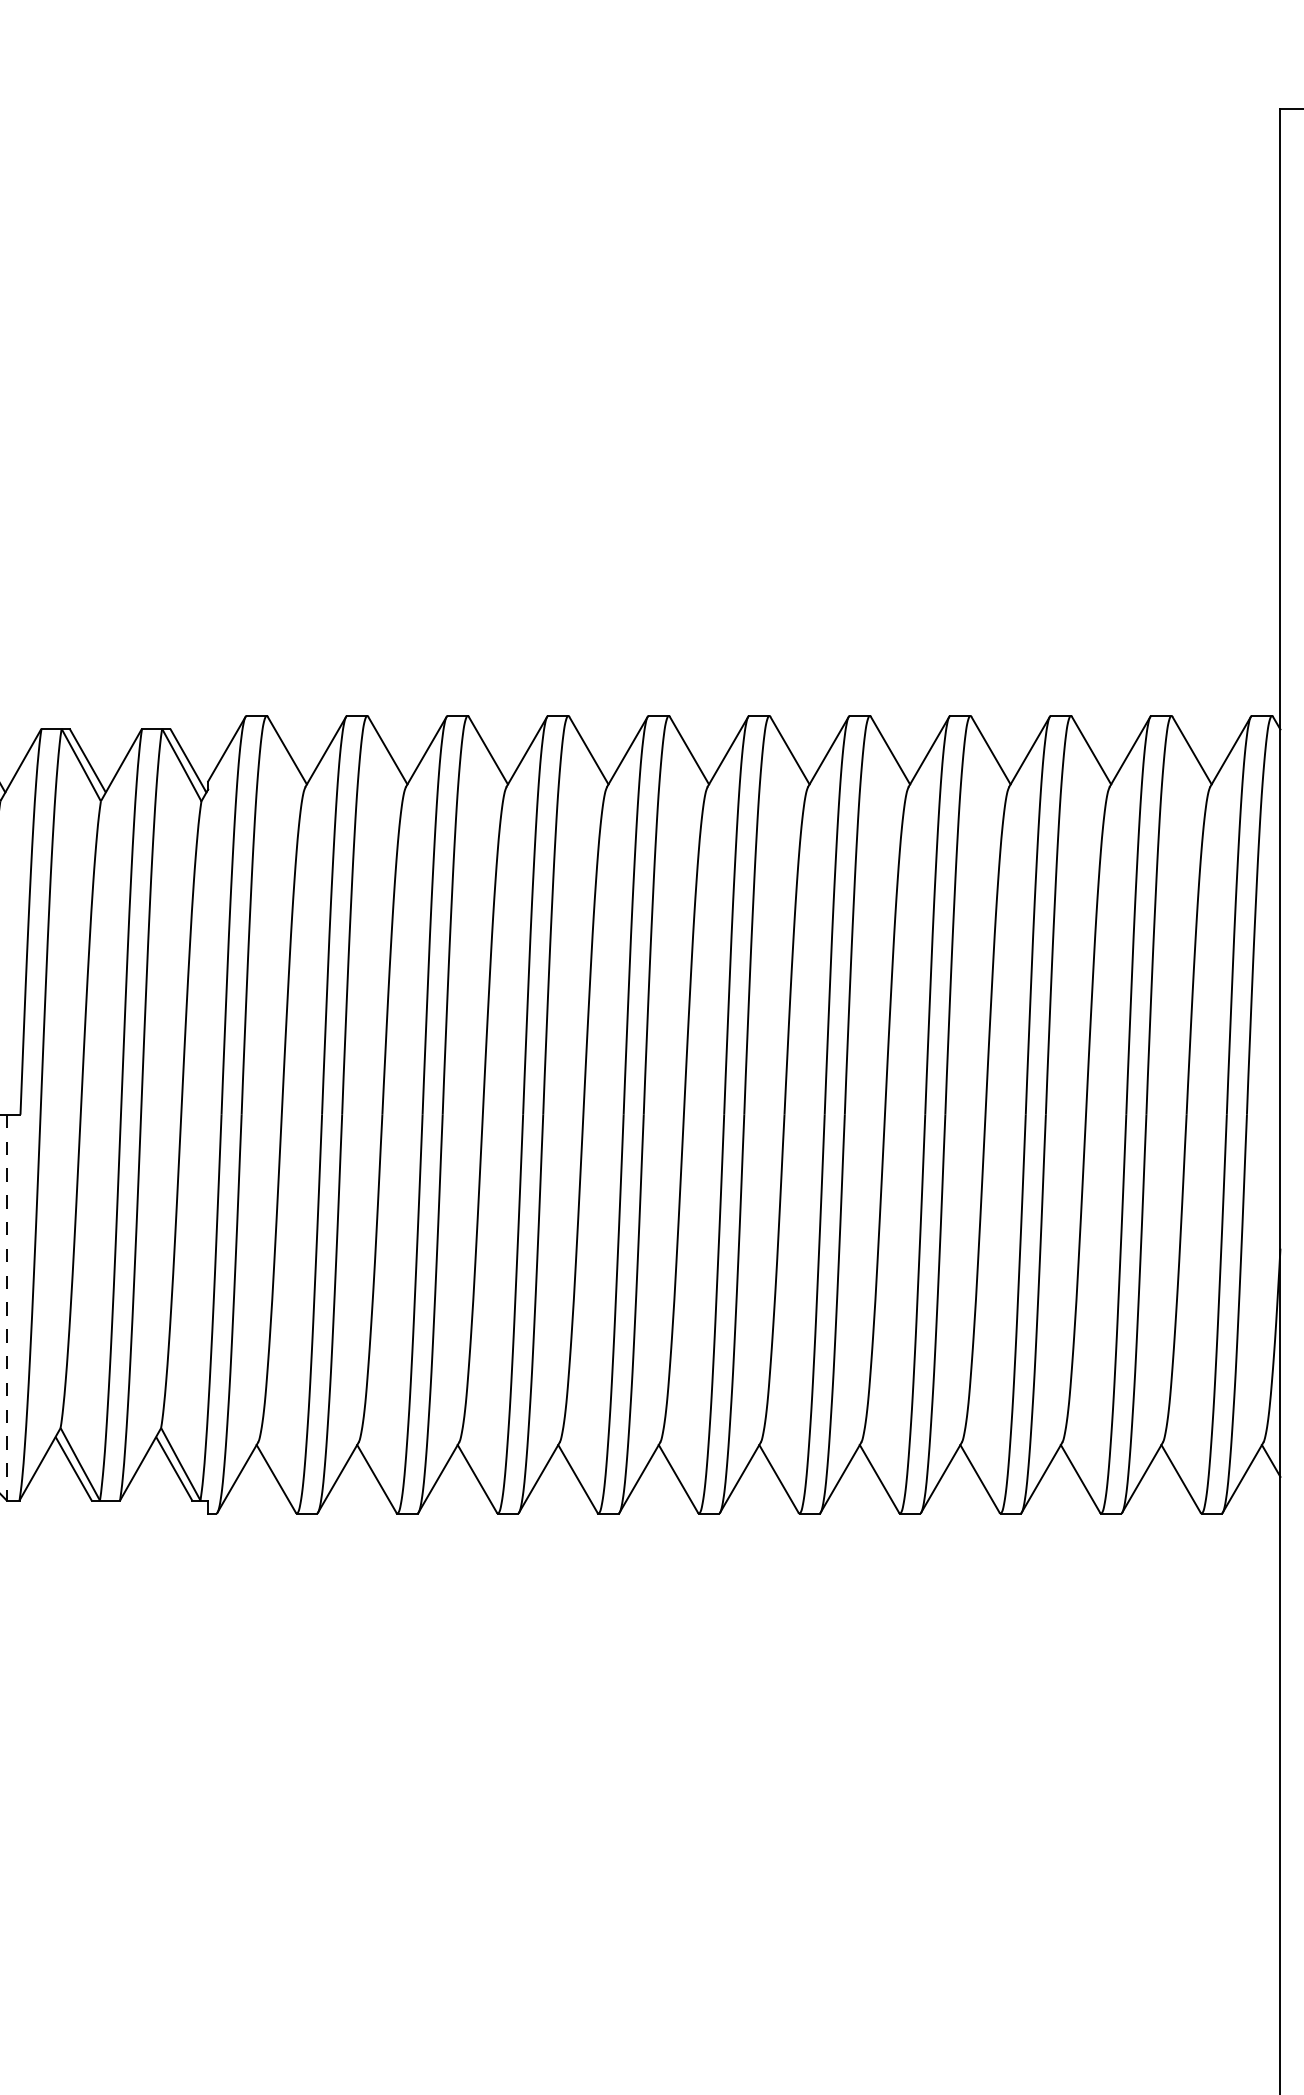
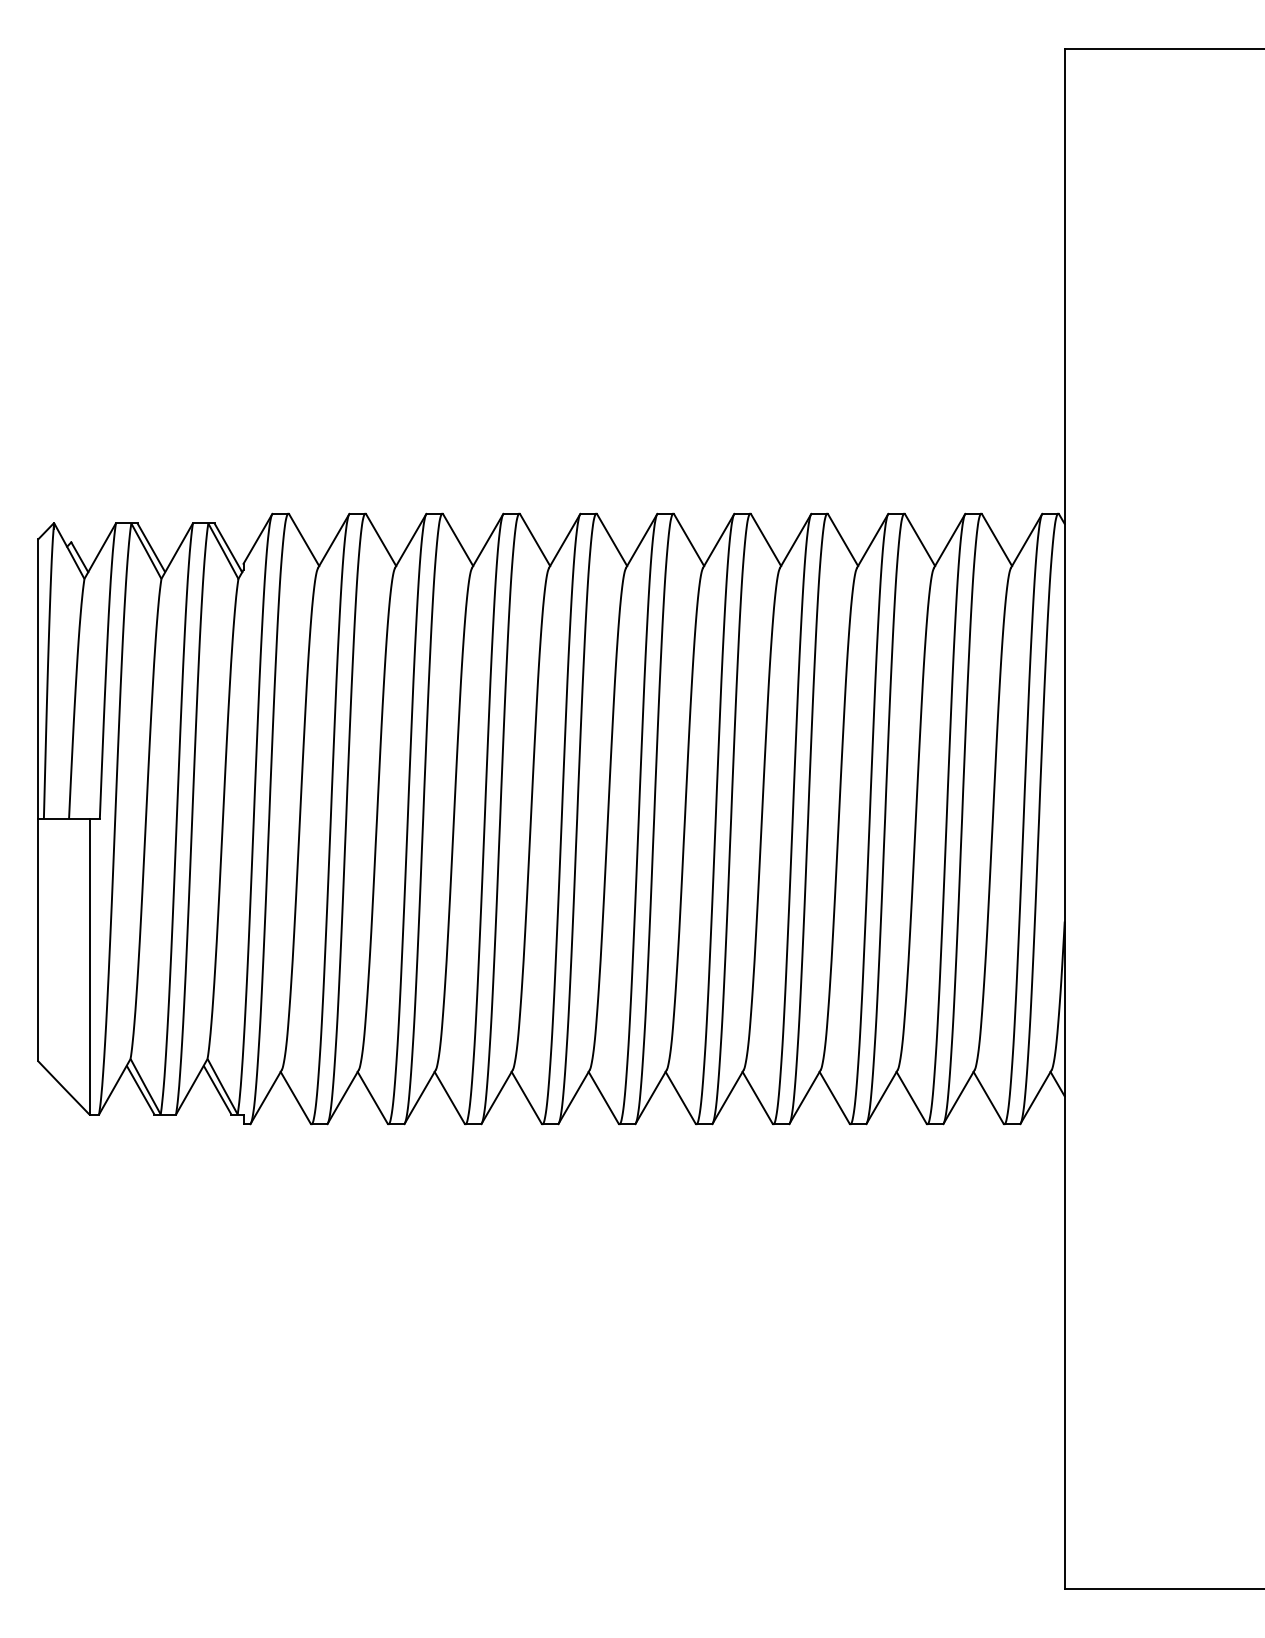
line: (6, 1307) -> (89, 966), dashed -> solid

